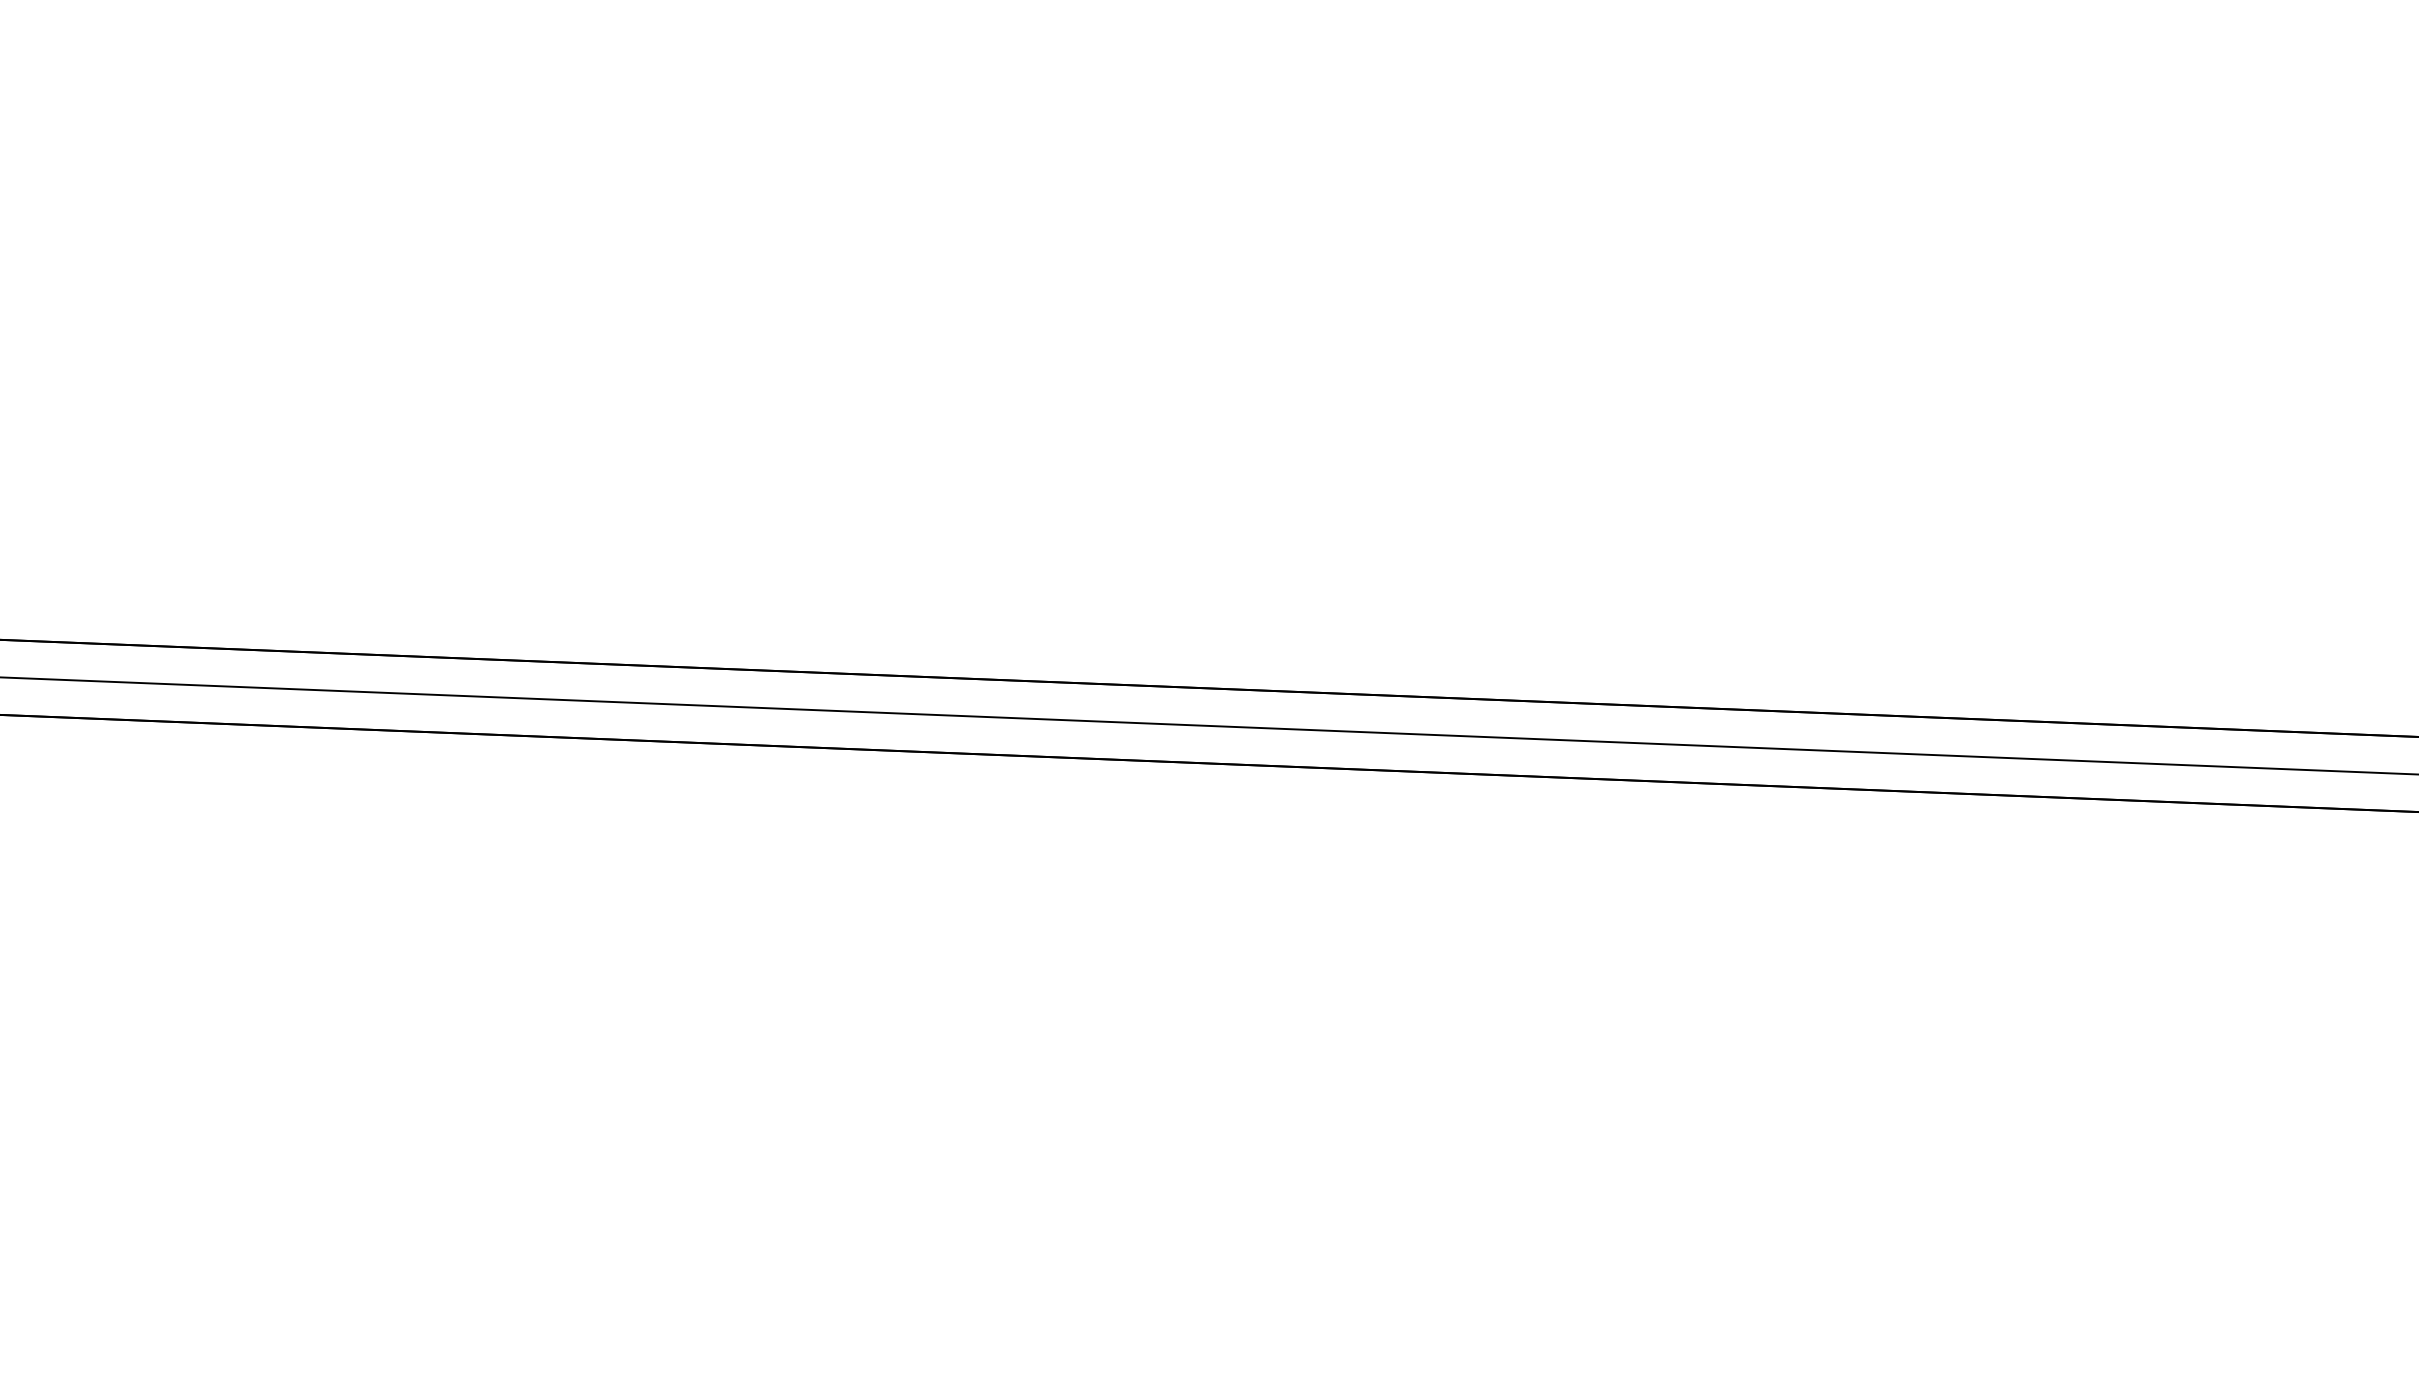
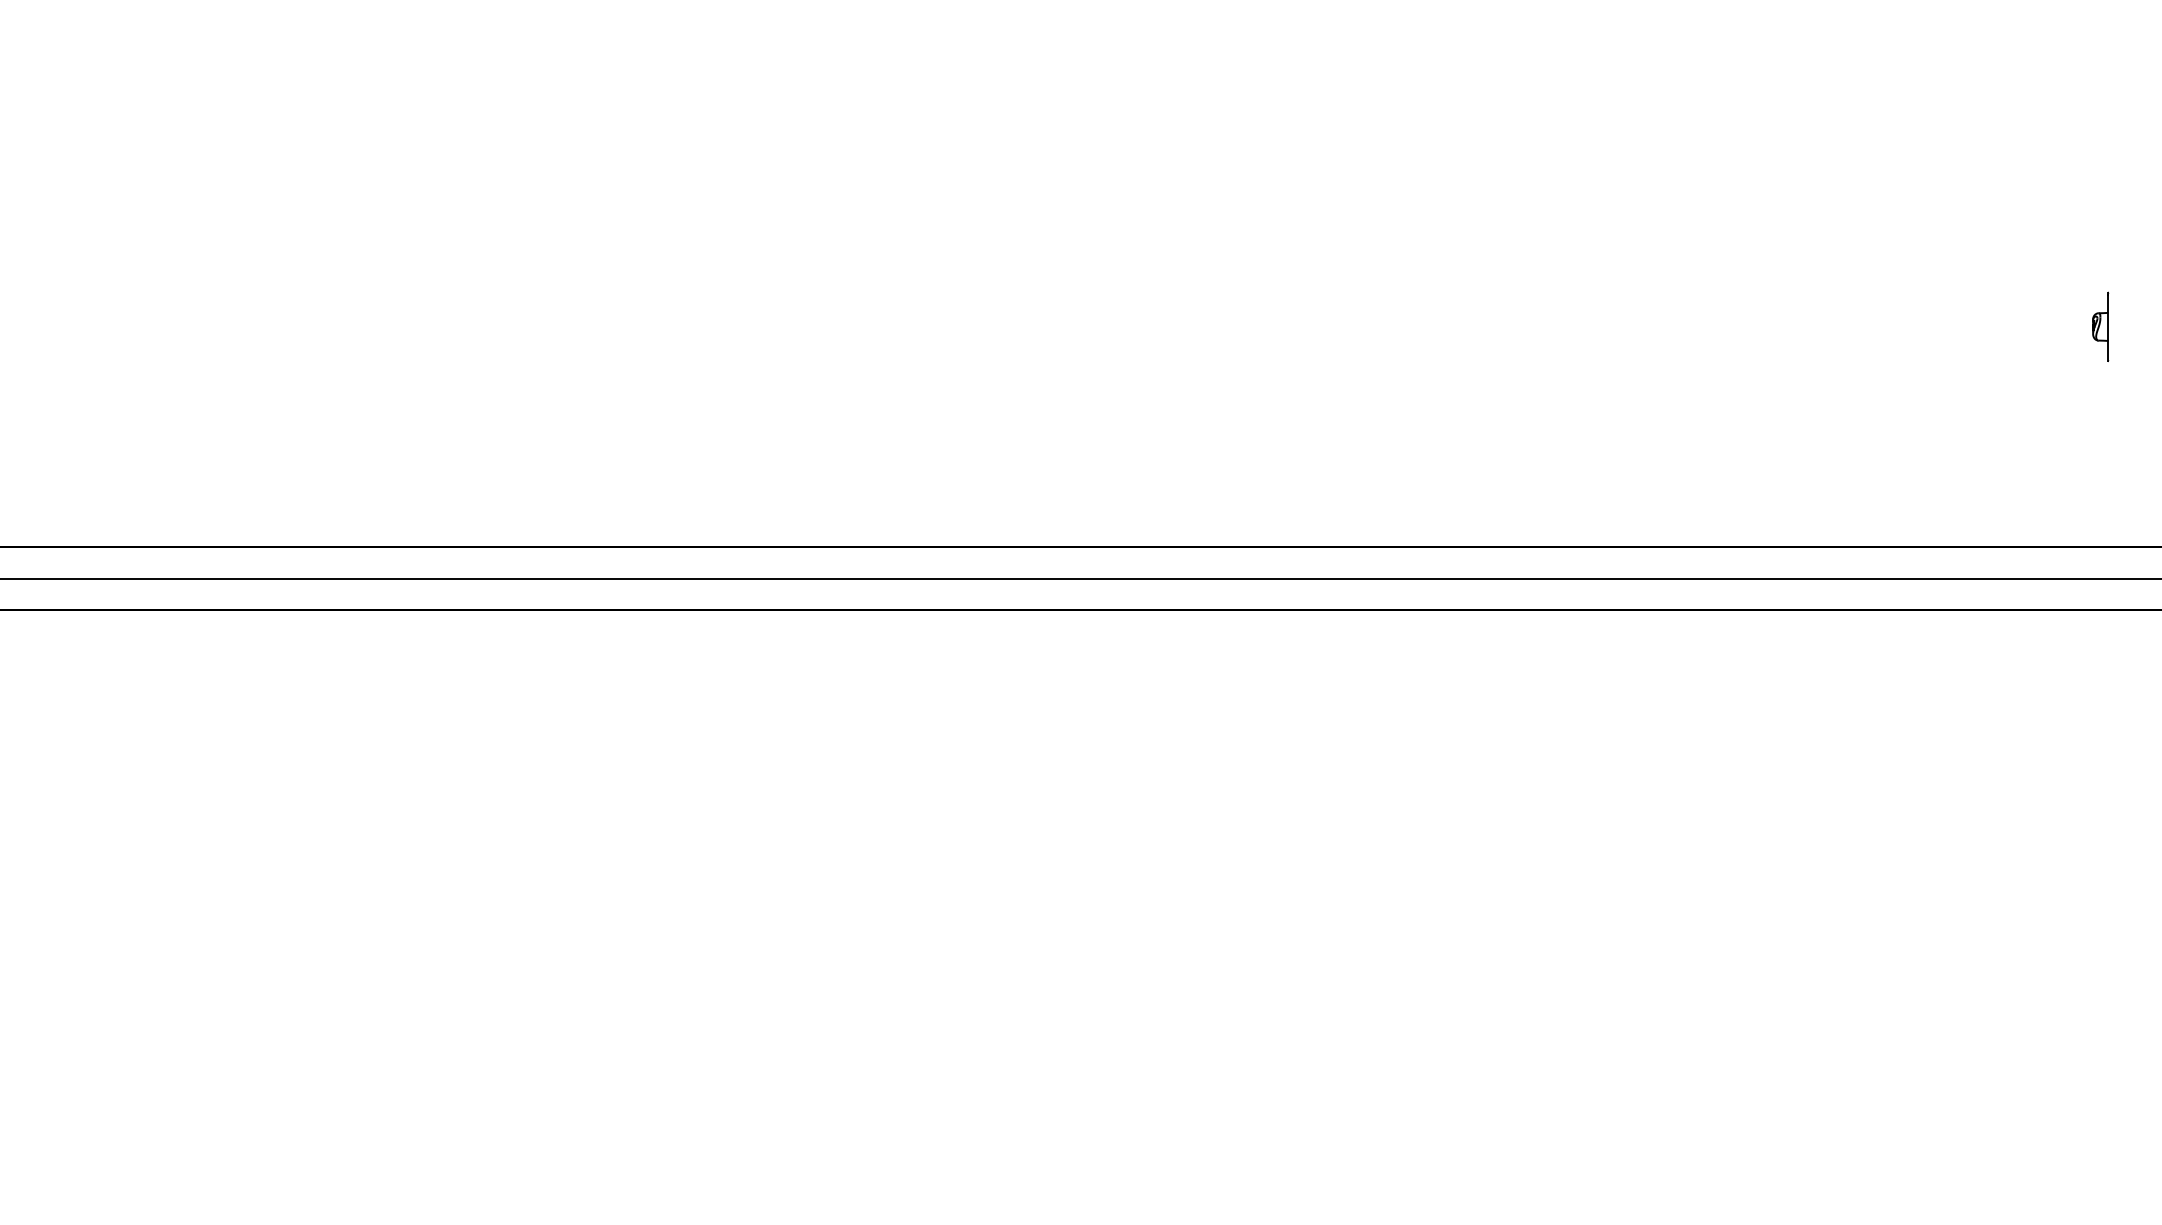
part: (2179, 465) -> (2100, 326), added

